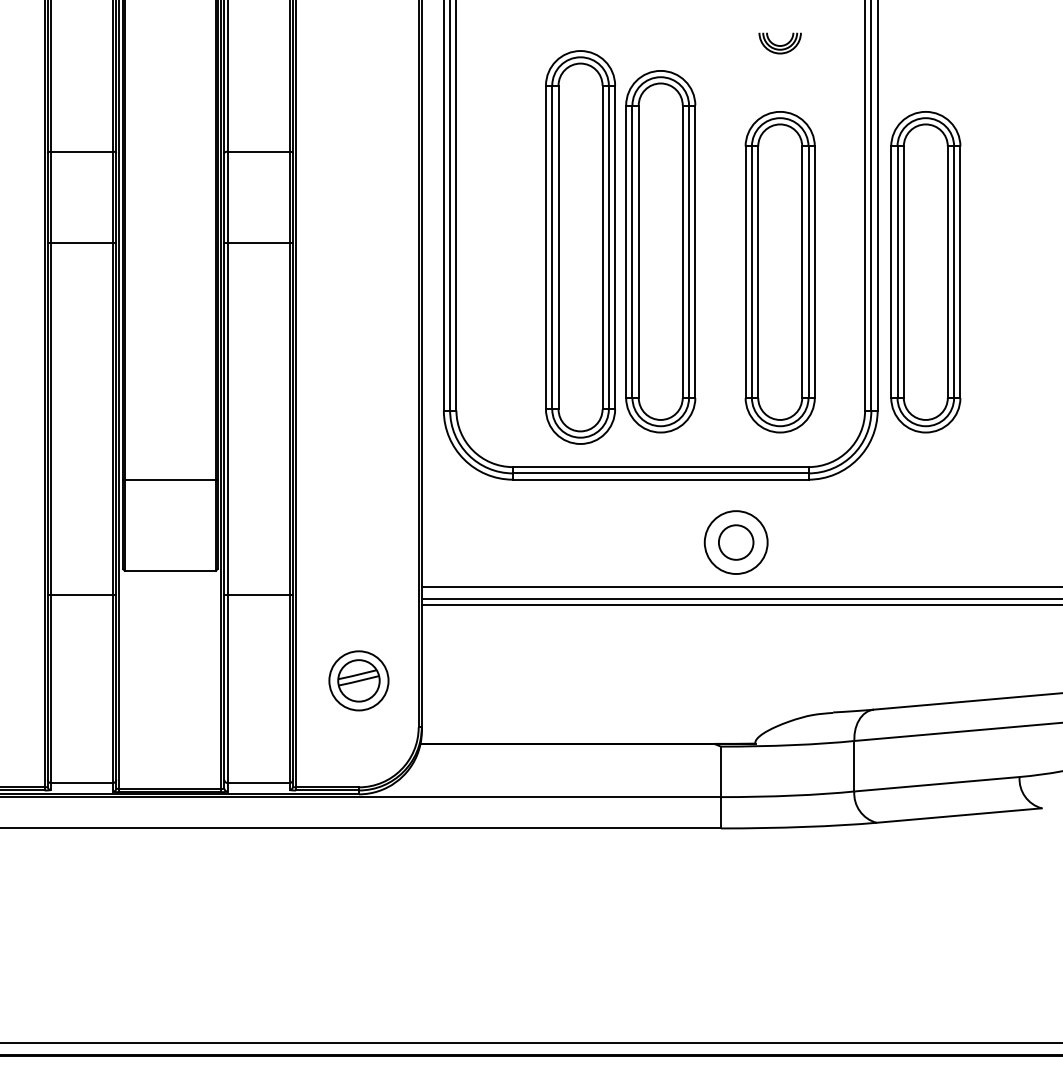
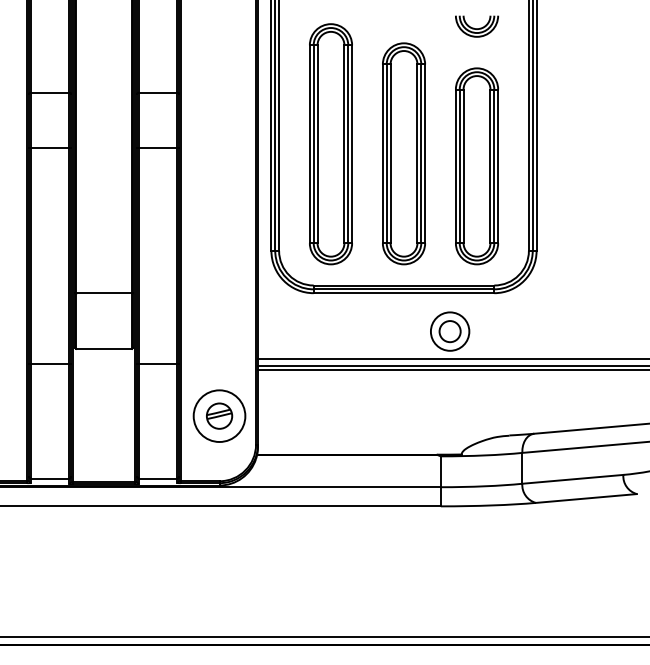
part: (779, 43) -> (476, 26), size x1.67
part: (579, 247) -> (330, 144), moved
part: (924, 272) -> (565, 166), removed
circle: (358, 679) -> (219, 415), size x1.43

